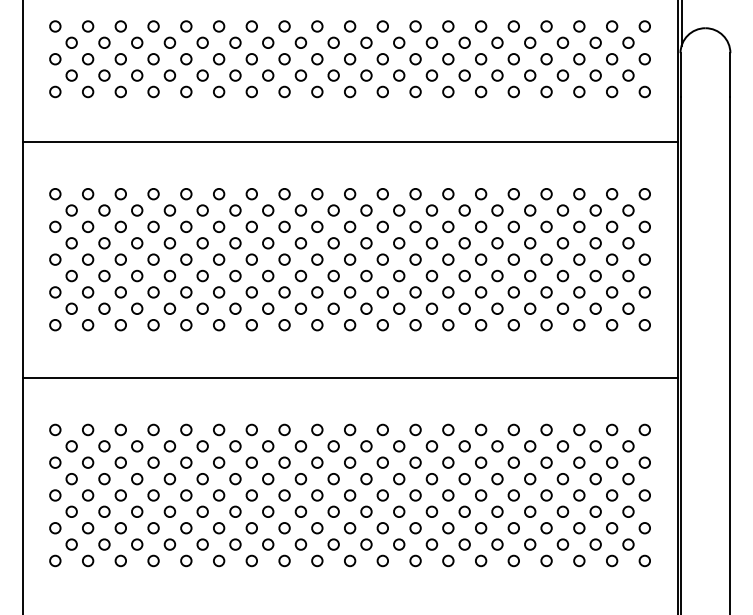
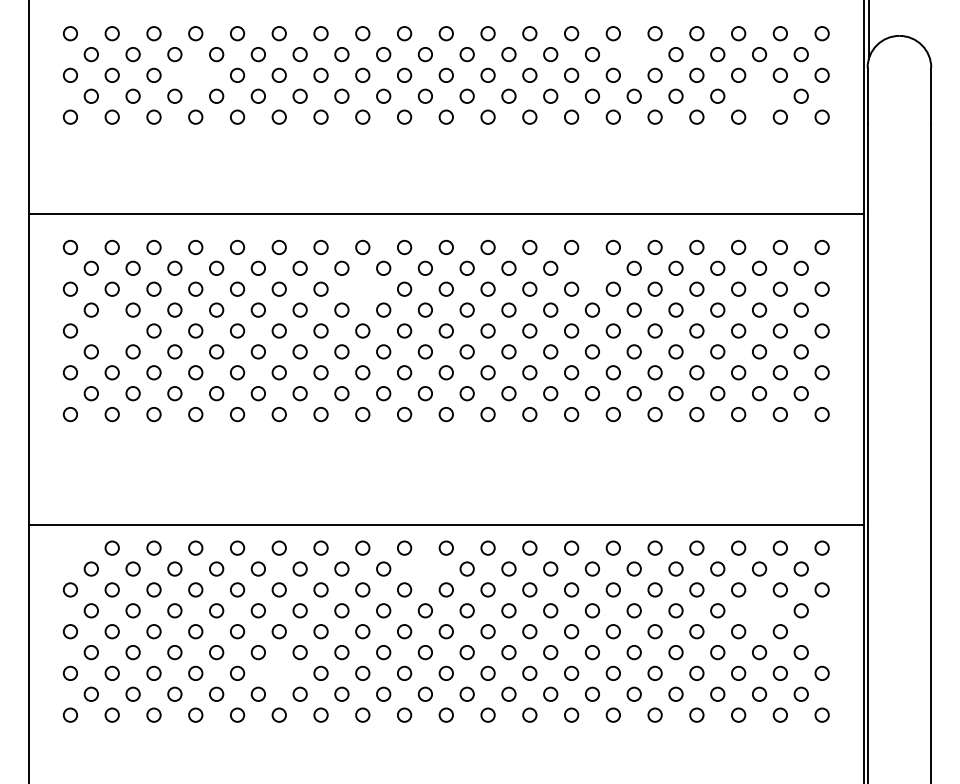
circle: (497, 42) -> (634, 54), removed
circle: (153, 59) -> (195, 75), removed
circle: (595, 75) -> (759, 96), removed
line: (349, 141) -> (445, 213), moved
circle: (464, 210) -> (592, 268), removed
circle: (284, 226) -> (362, 288), removed
circle: (88, 259) -> (112, 330), removed
line: (349, 377) -> (445, 524), moved
circle: (55, 429) -> (70, 547), removed
circle: (333, 446) -> (425, 569), removed
circle: (595, 479) -> (759, 611), removed
circle: (644, 495) -> (821, 631), removed
circle: (219, 528) -> (279, 673), removed

